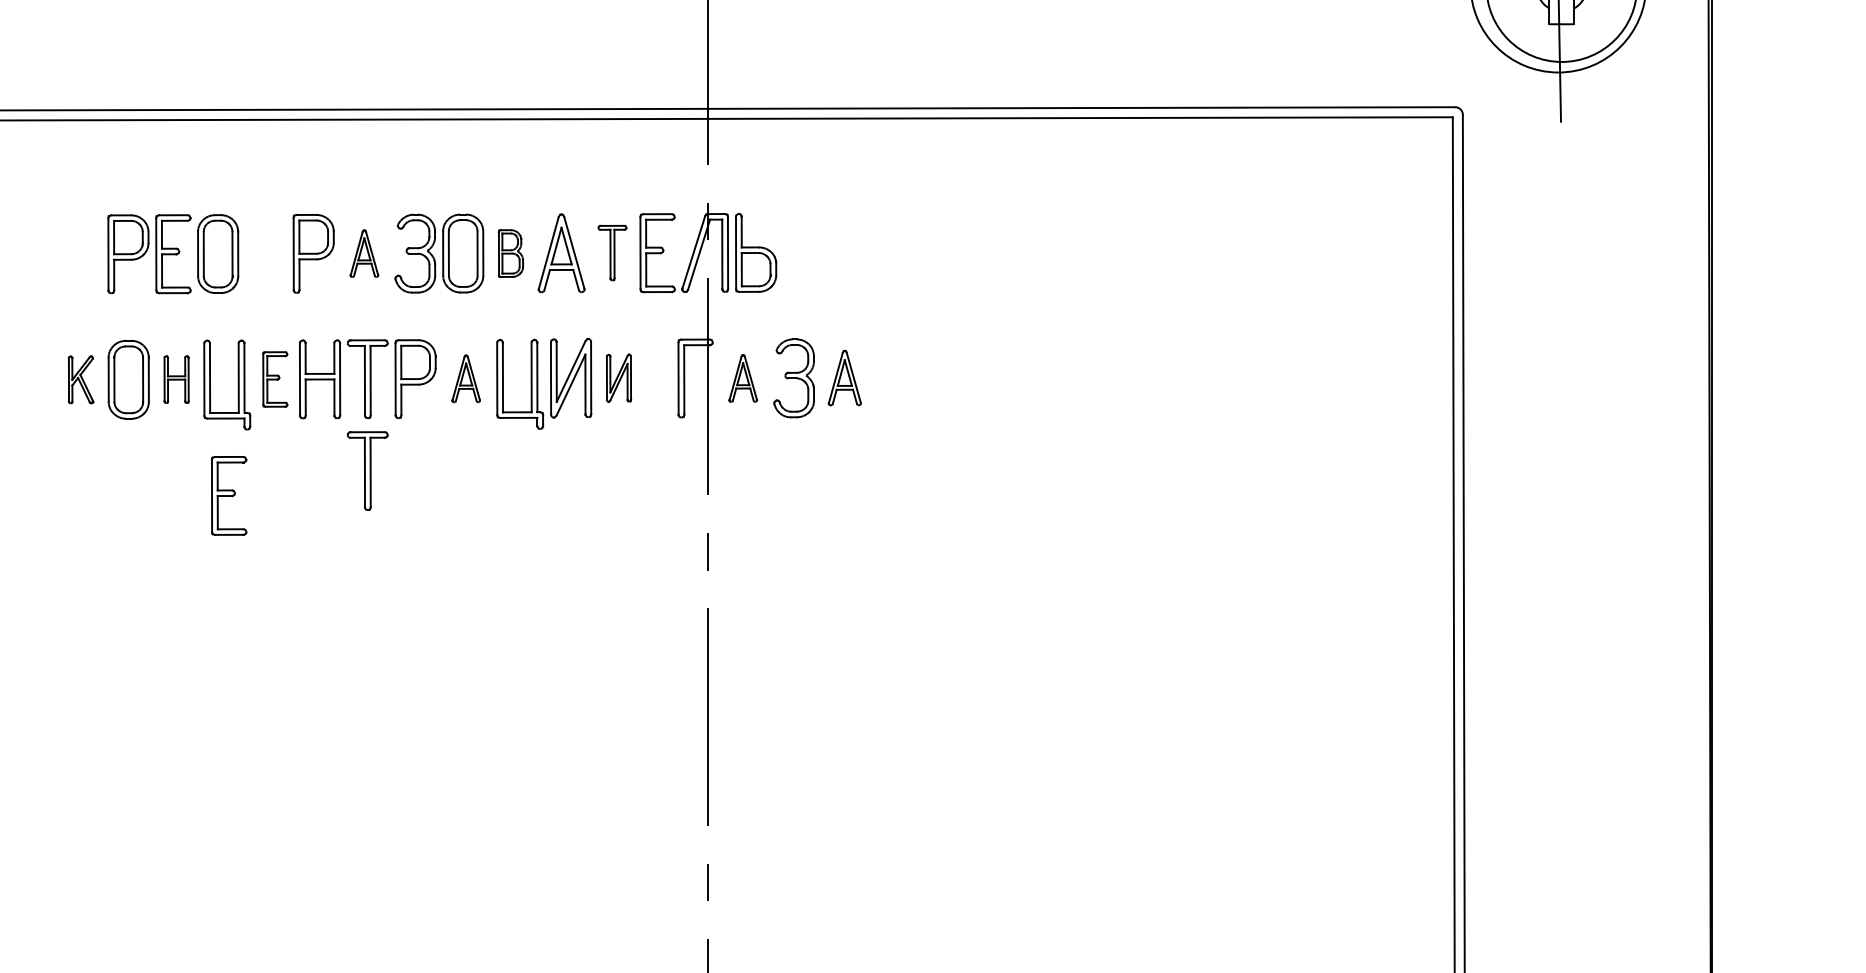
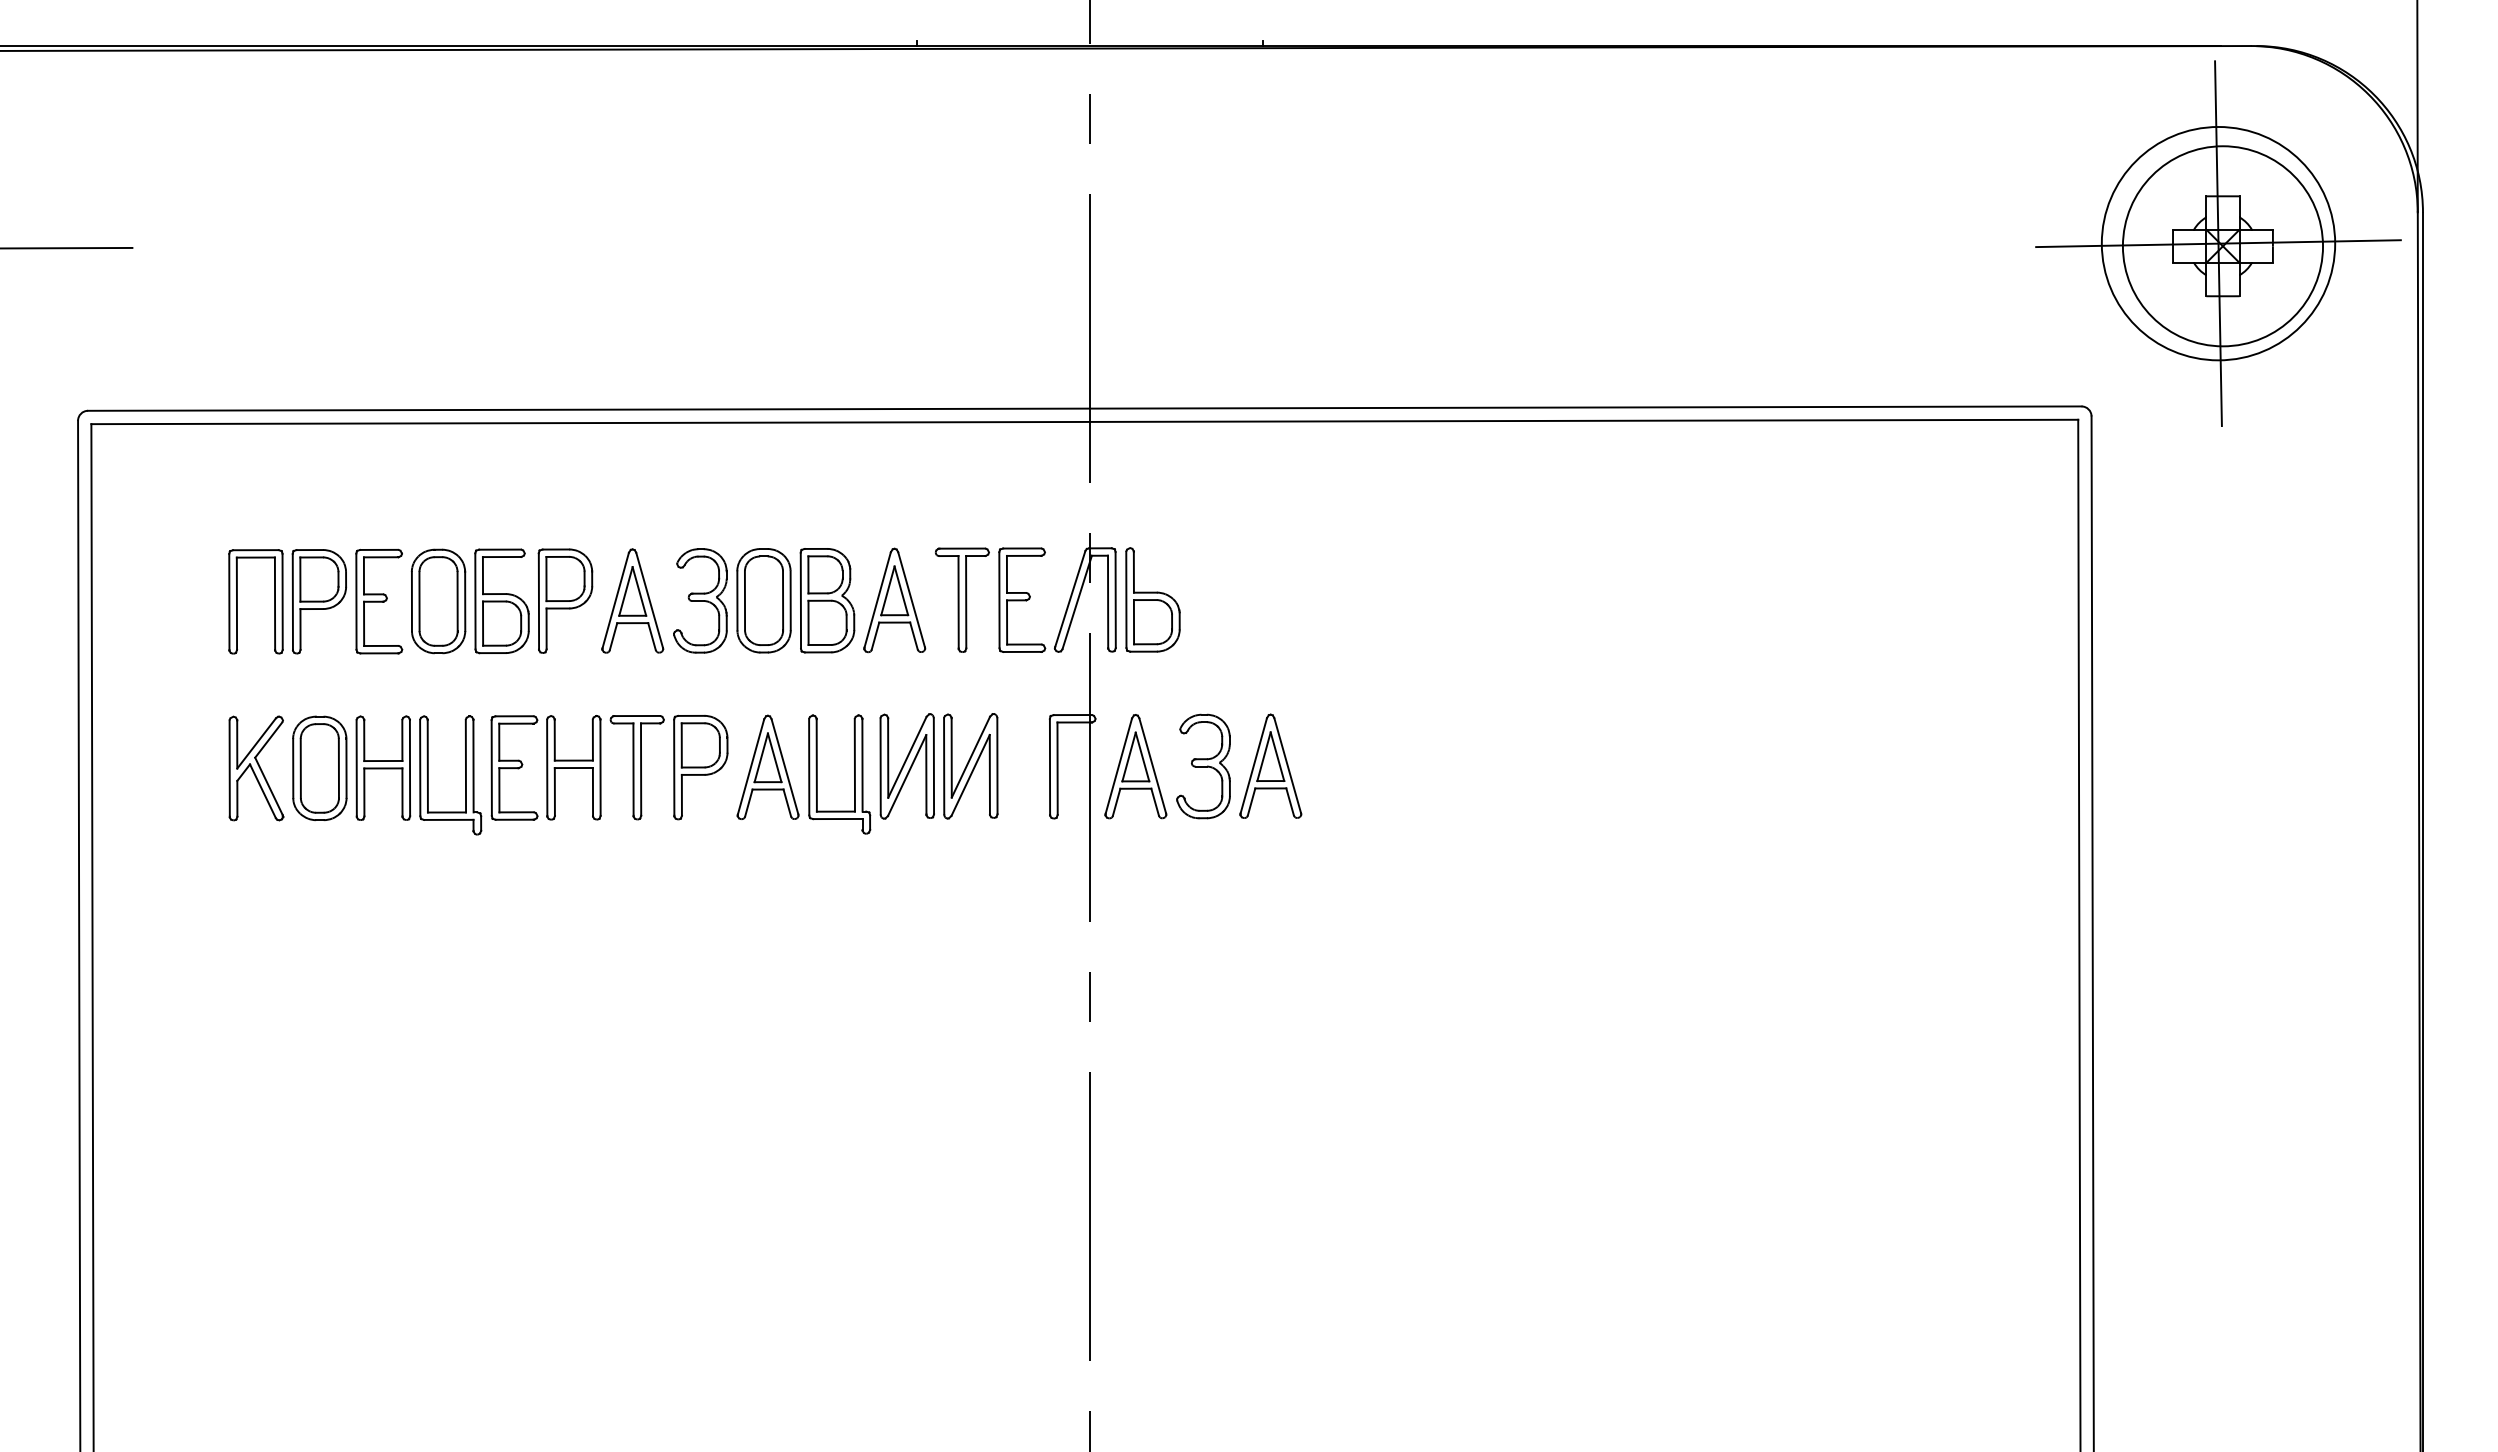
part: (611, 252) -> (961, 599), size x1.43
part: (364, 253) -> (632, 600), size x1.67
part: (511, 253) -> (827, 600), size x1.67
part: (66, 254) -> (237, 601), added
part: (265, 254) -> (501, 601), added
part: (844, 377) -> (1270, 765), size x1.43
part: (465, 378) -> (767, 766), size x1.67
part: (618, 378) -> (970, 766), size x1.67
part: (742, 378) -> (1135, 766), size x1.67
part: (81, 379) -> (256, 768), size x1.67
part: (176, 379) -> (383, 767), size x1.67
part: (275, 379) -> (514, 767), size x1.43
part: (367, 470) -> (636, 889), removed
part: (229, 495) -> (453, 922), removed

